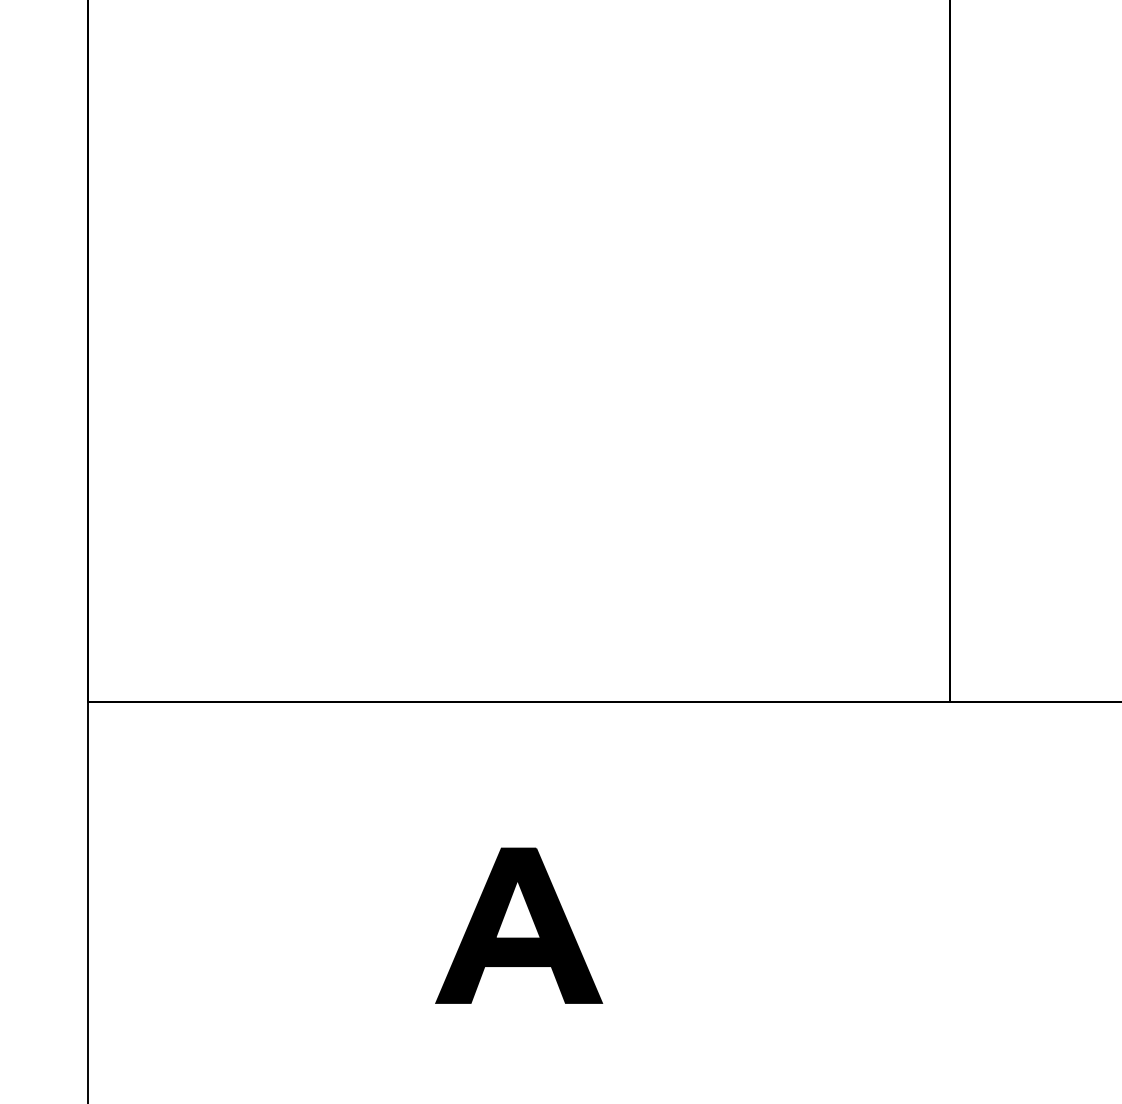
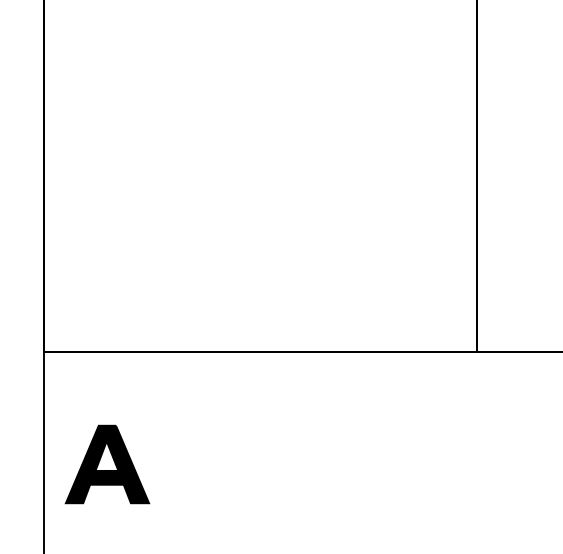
part: (519, 925) -> (107, 464), moved

